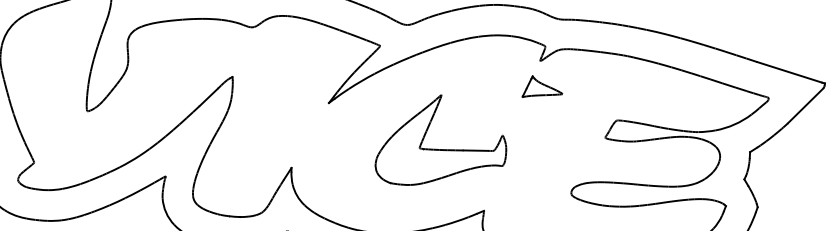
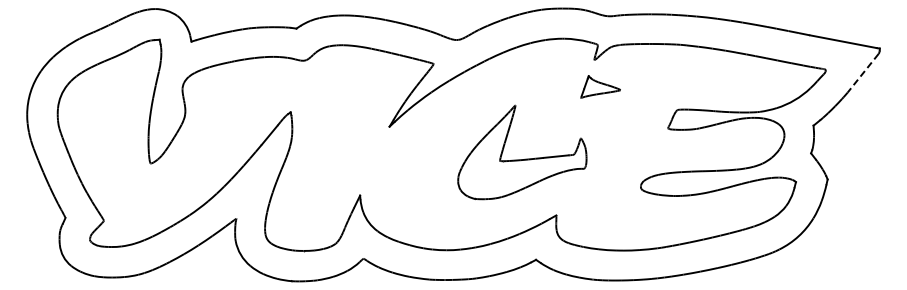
line: (805, 106) -> (863, 73), solid -> dashed
part: (445, 148) -> (525, 158), moved

